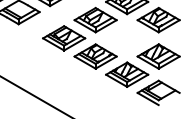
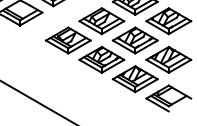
part: (126, 38) -> (134, 40), added

